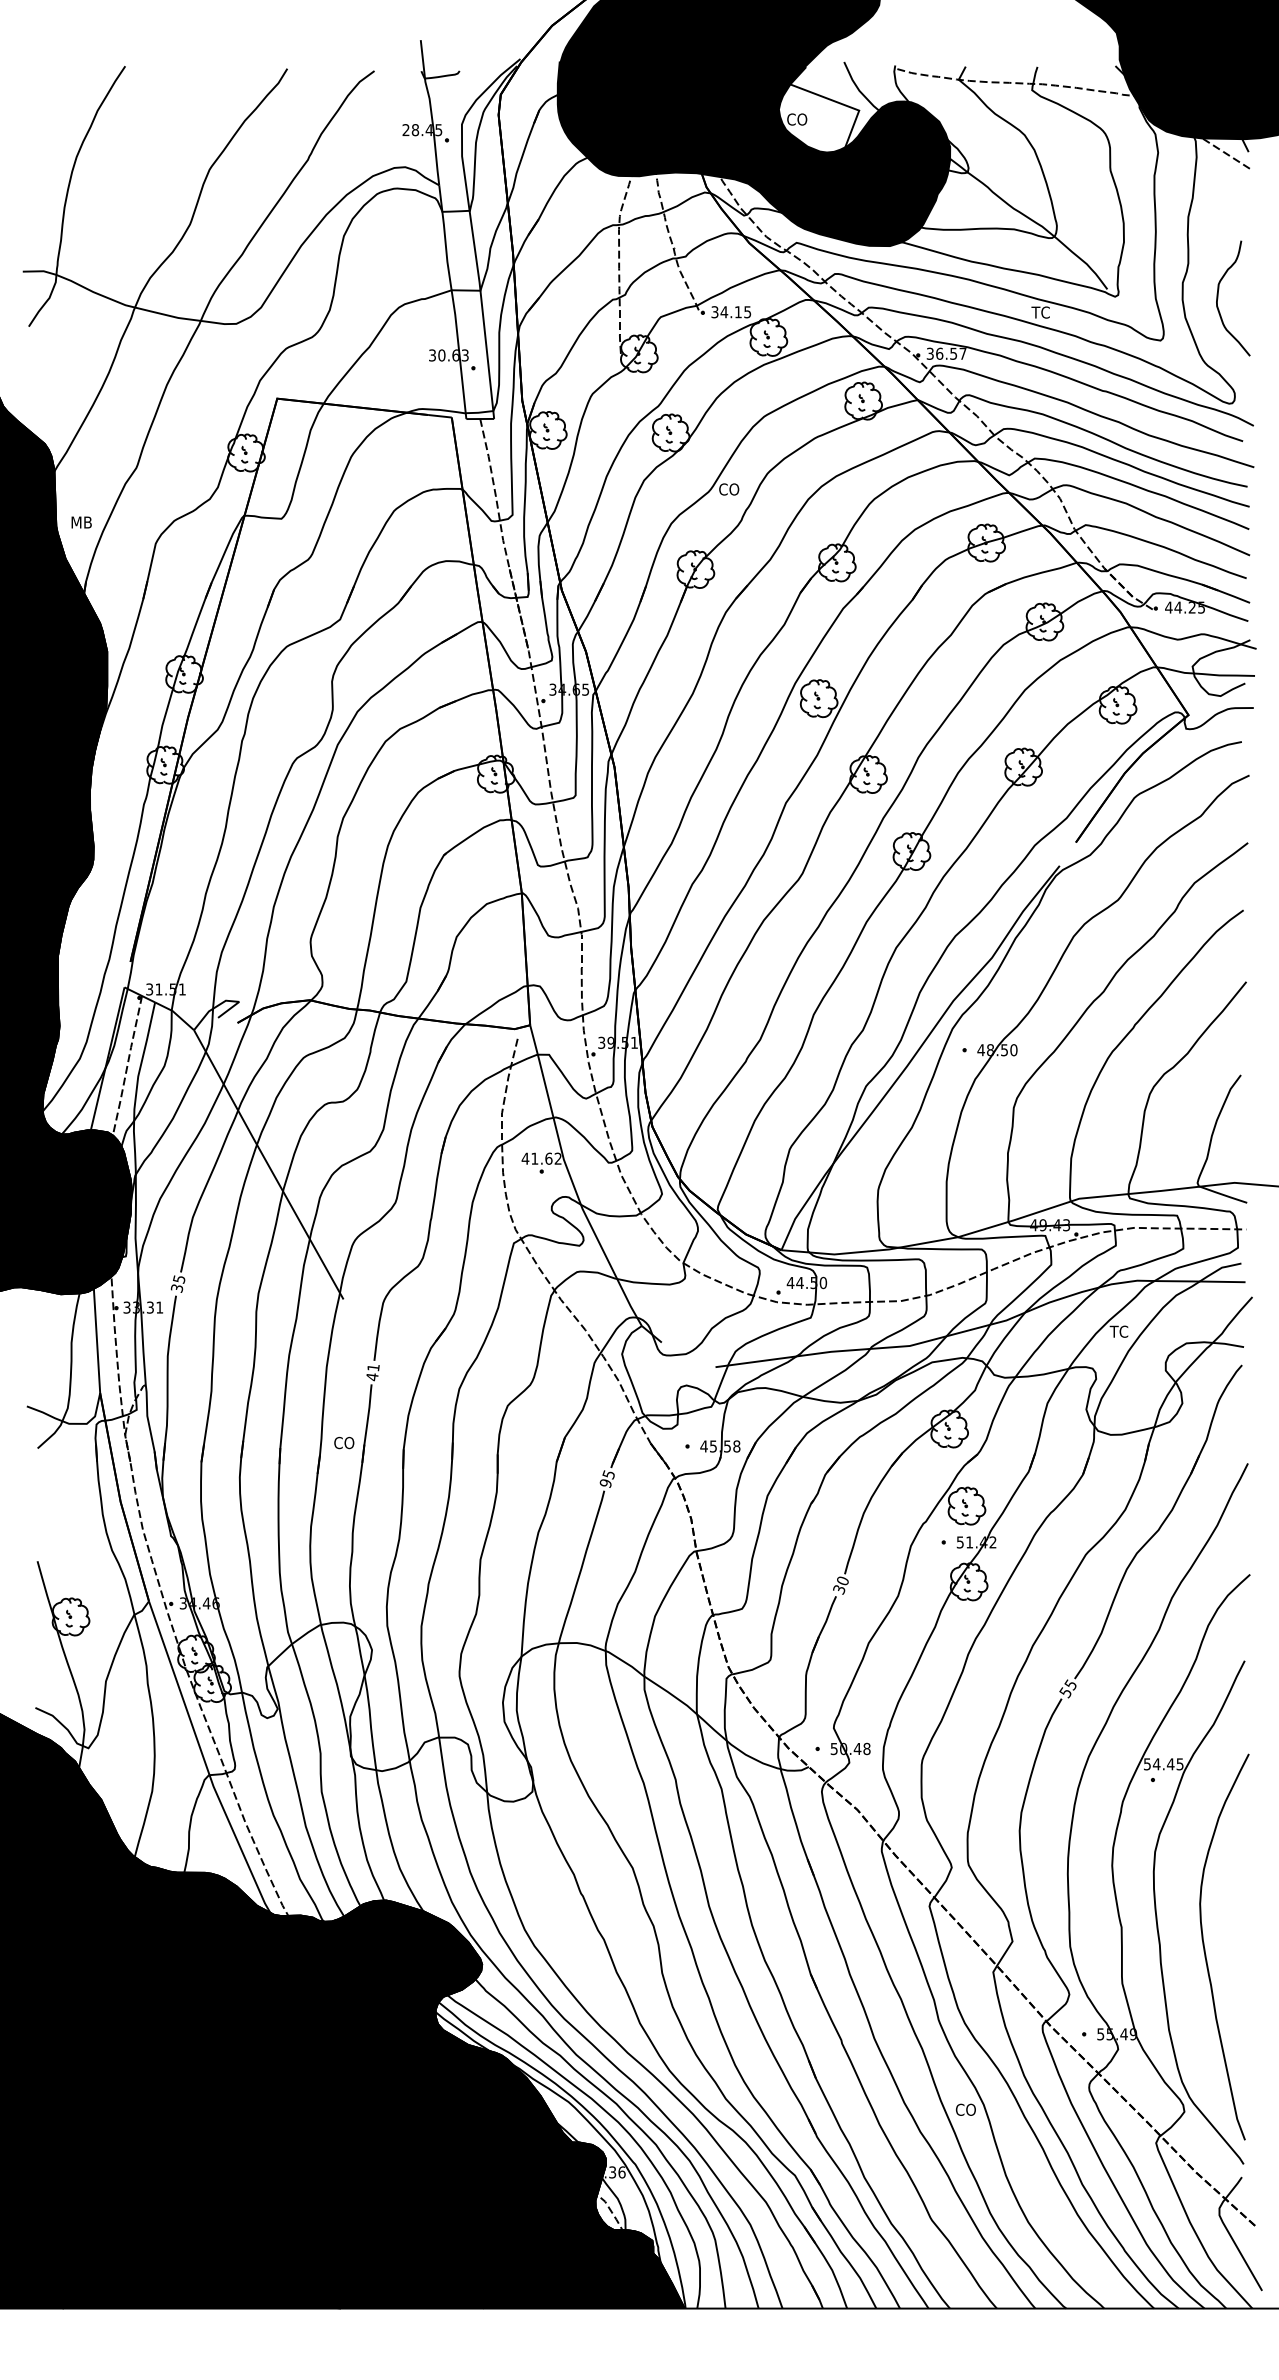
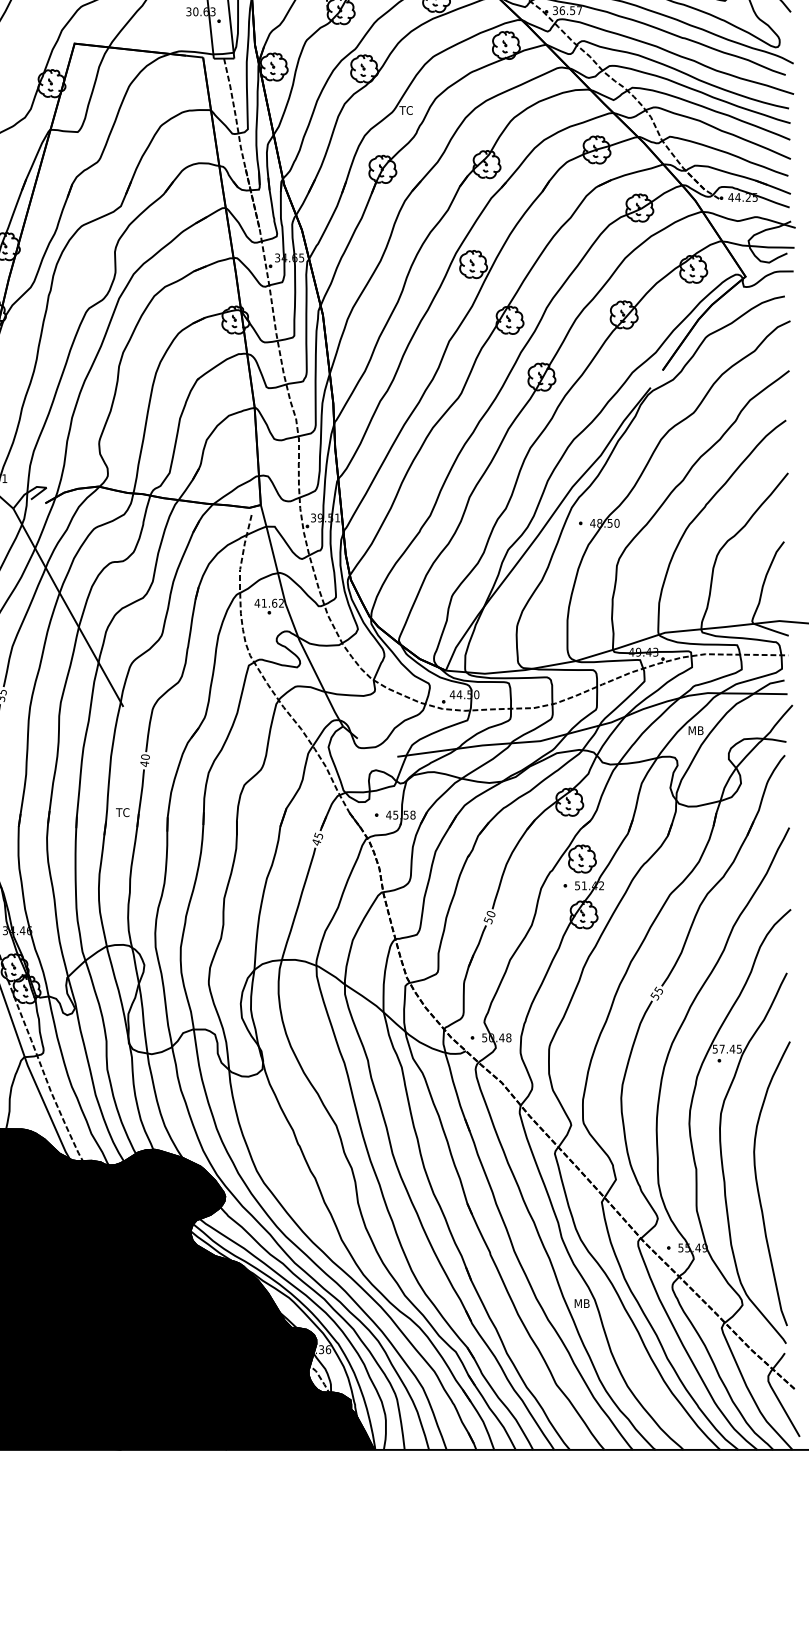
text: (728, 489) -> (406, 110), CO -> TC
text: (1120, 1331) -> (695, 730), TC -> MB
text: (373, 1367) -> (145, 757), 41 -> 40
text: (343, 1442) -> (123, 812), CO -> TC
text: (605, 1483) -> (316, 842), 95 -> 45
text: (838, 1588) -> (487, 919), 30 -> 50
text: (1156, 1764) -> (722, 1049), 54.45 -> 57.45
text: (965, 2109) -> (581, 1303), CO -> MB

